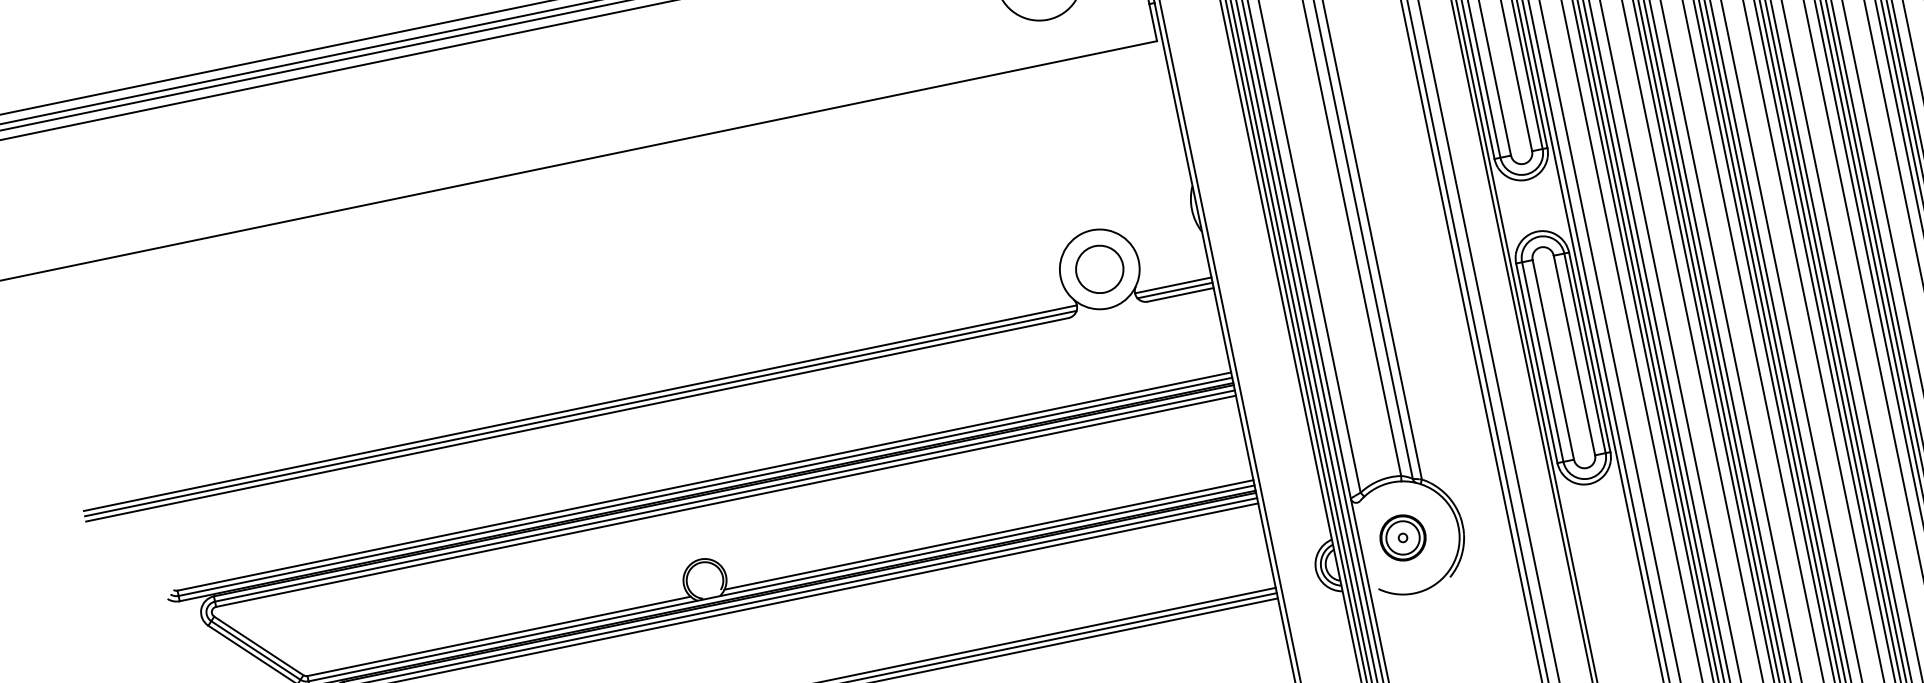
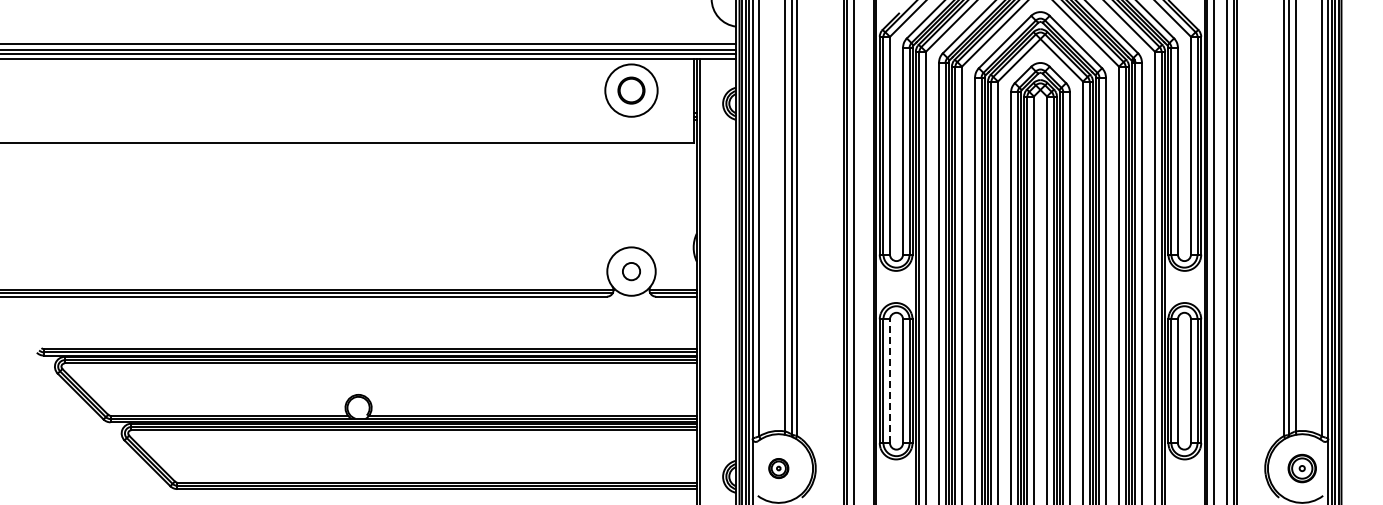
circle: (1099, 269) -> (631, 271), size x0.6
line: (1552, 360) -> (889, 381), solid -> dashed
part: (1402, 537) -> (778, 468), size x0.7

